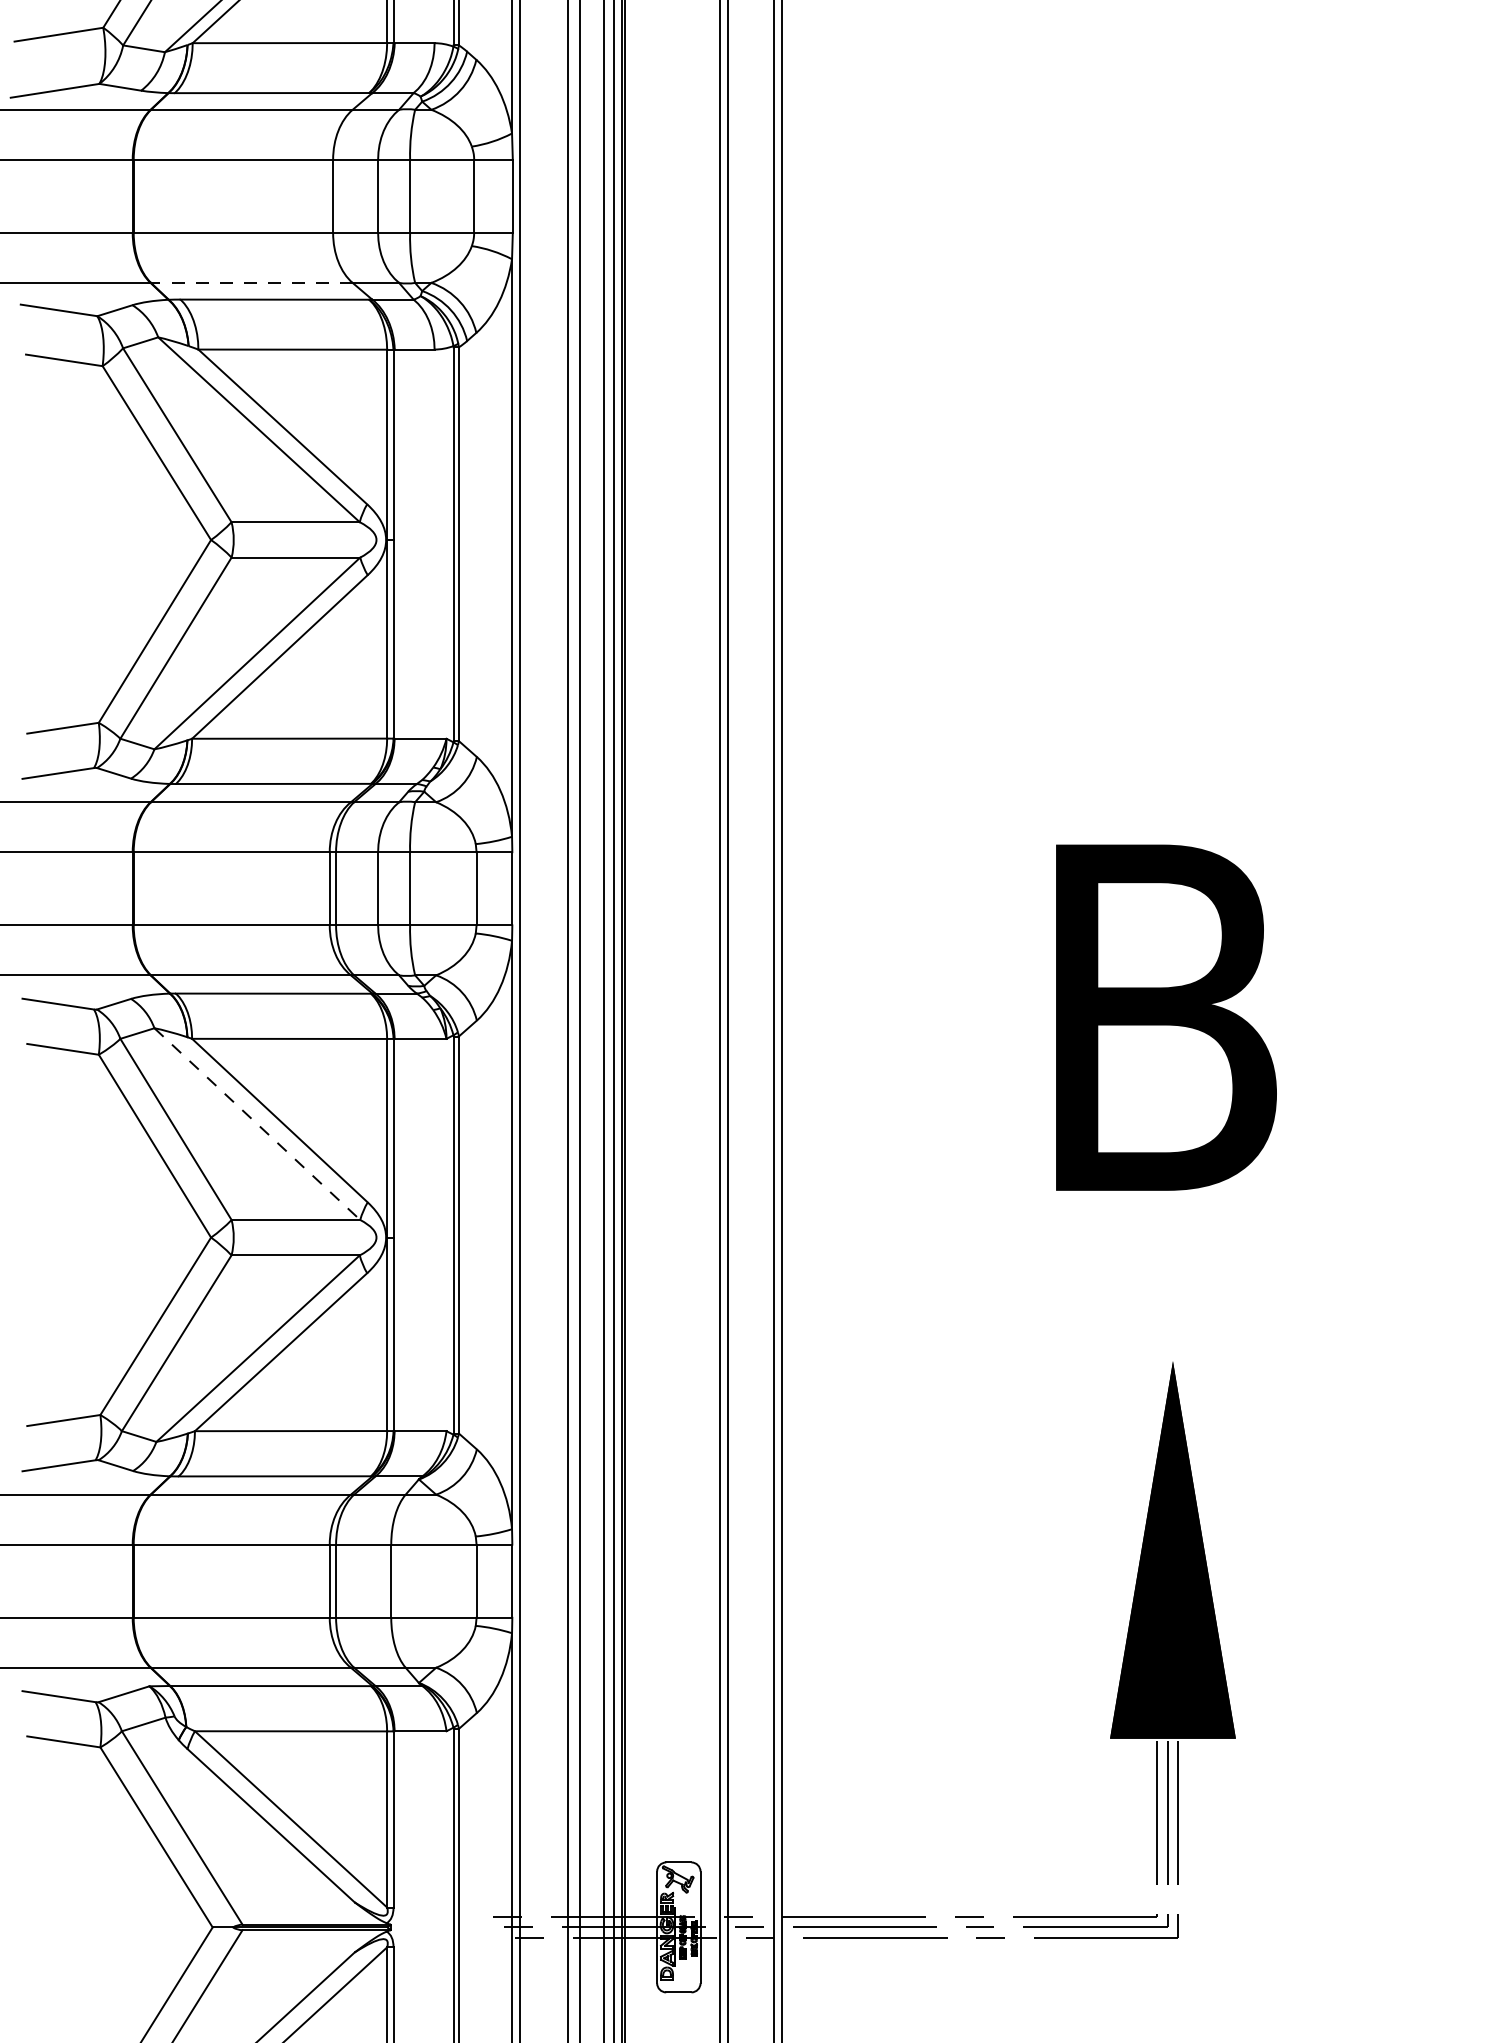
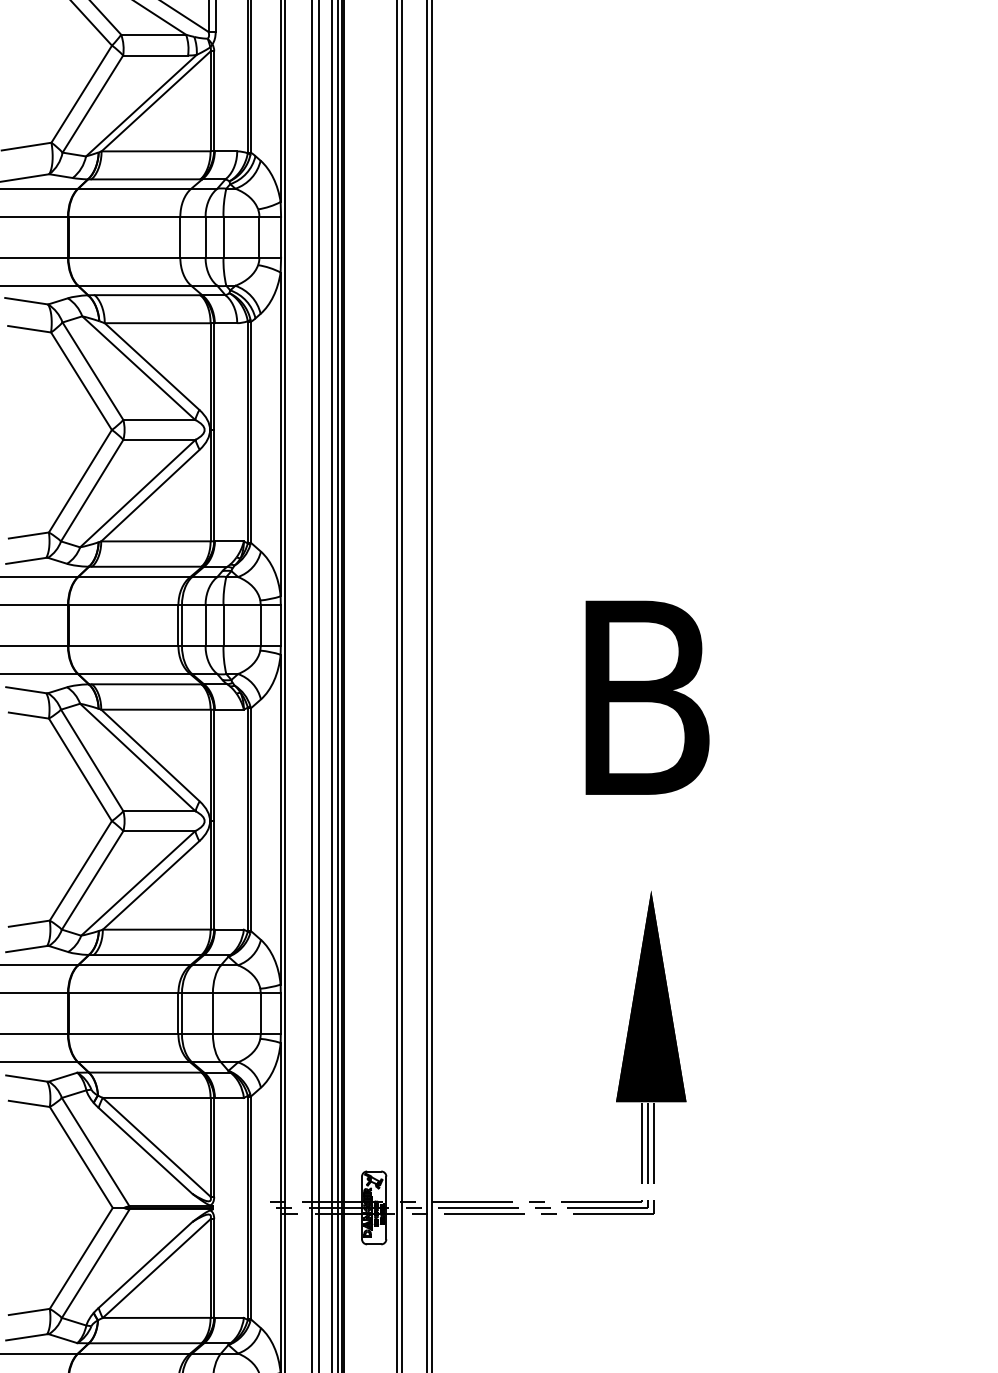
line: (251, 282) -> (134, 285), dashed -> solid
line: (256, 1124) -> (137, 757), dashed -> solid

